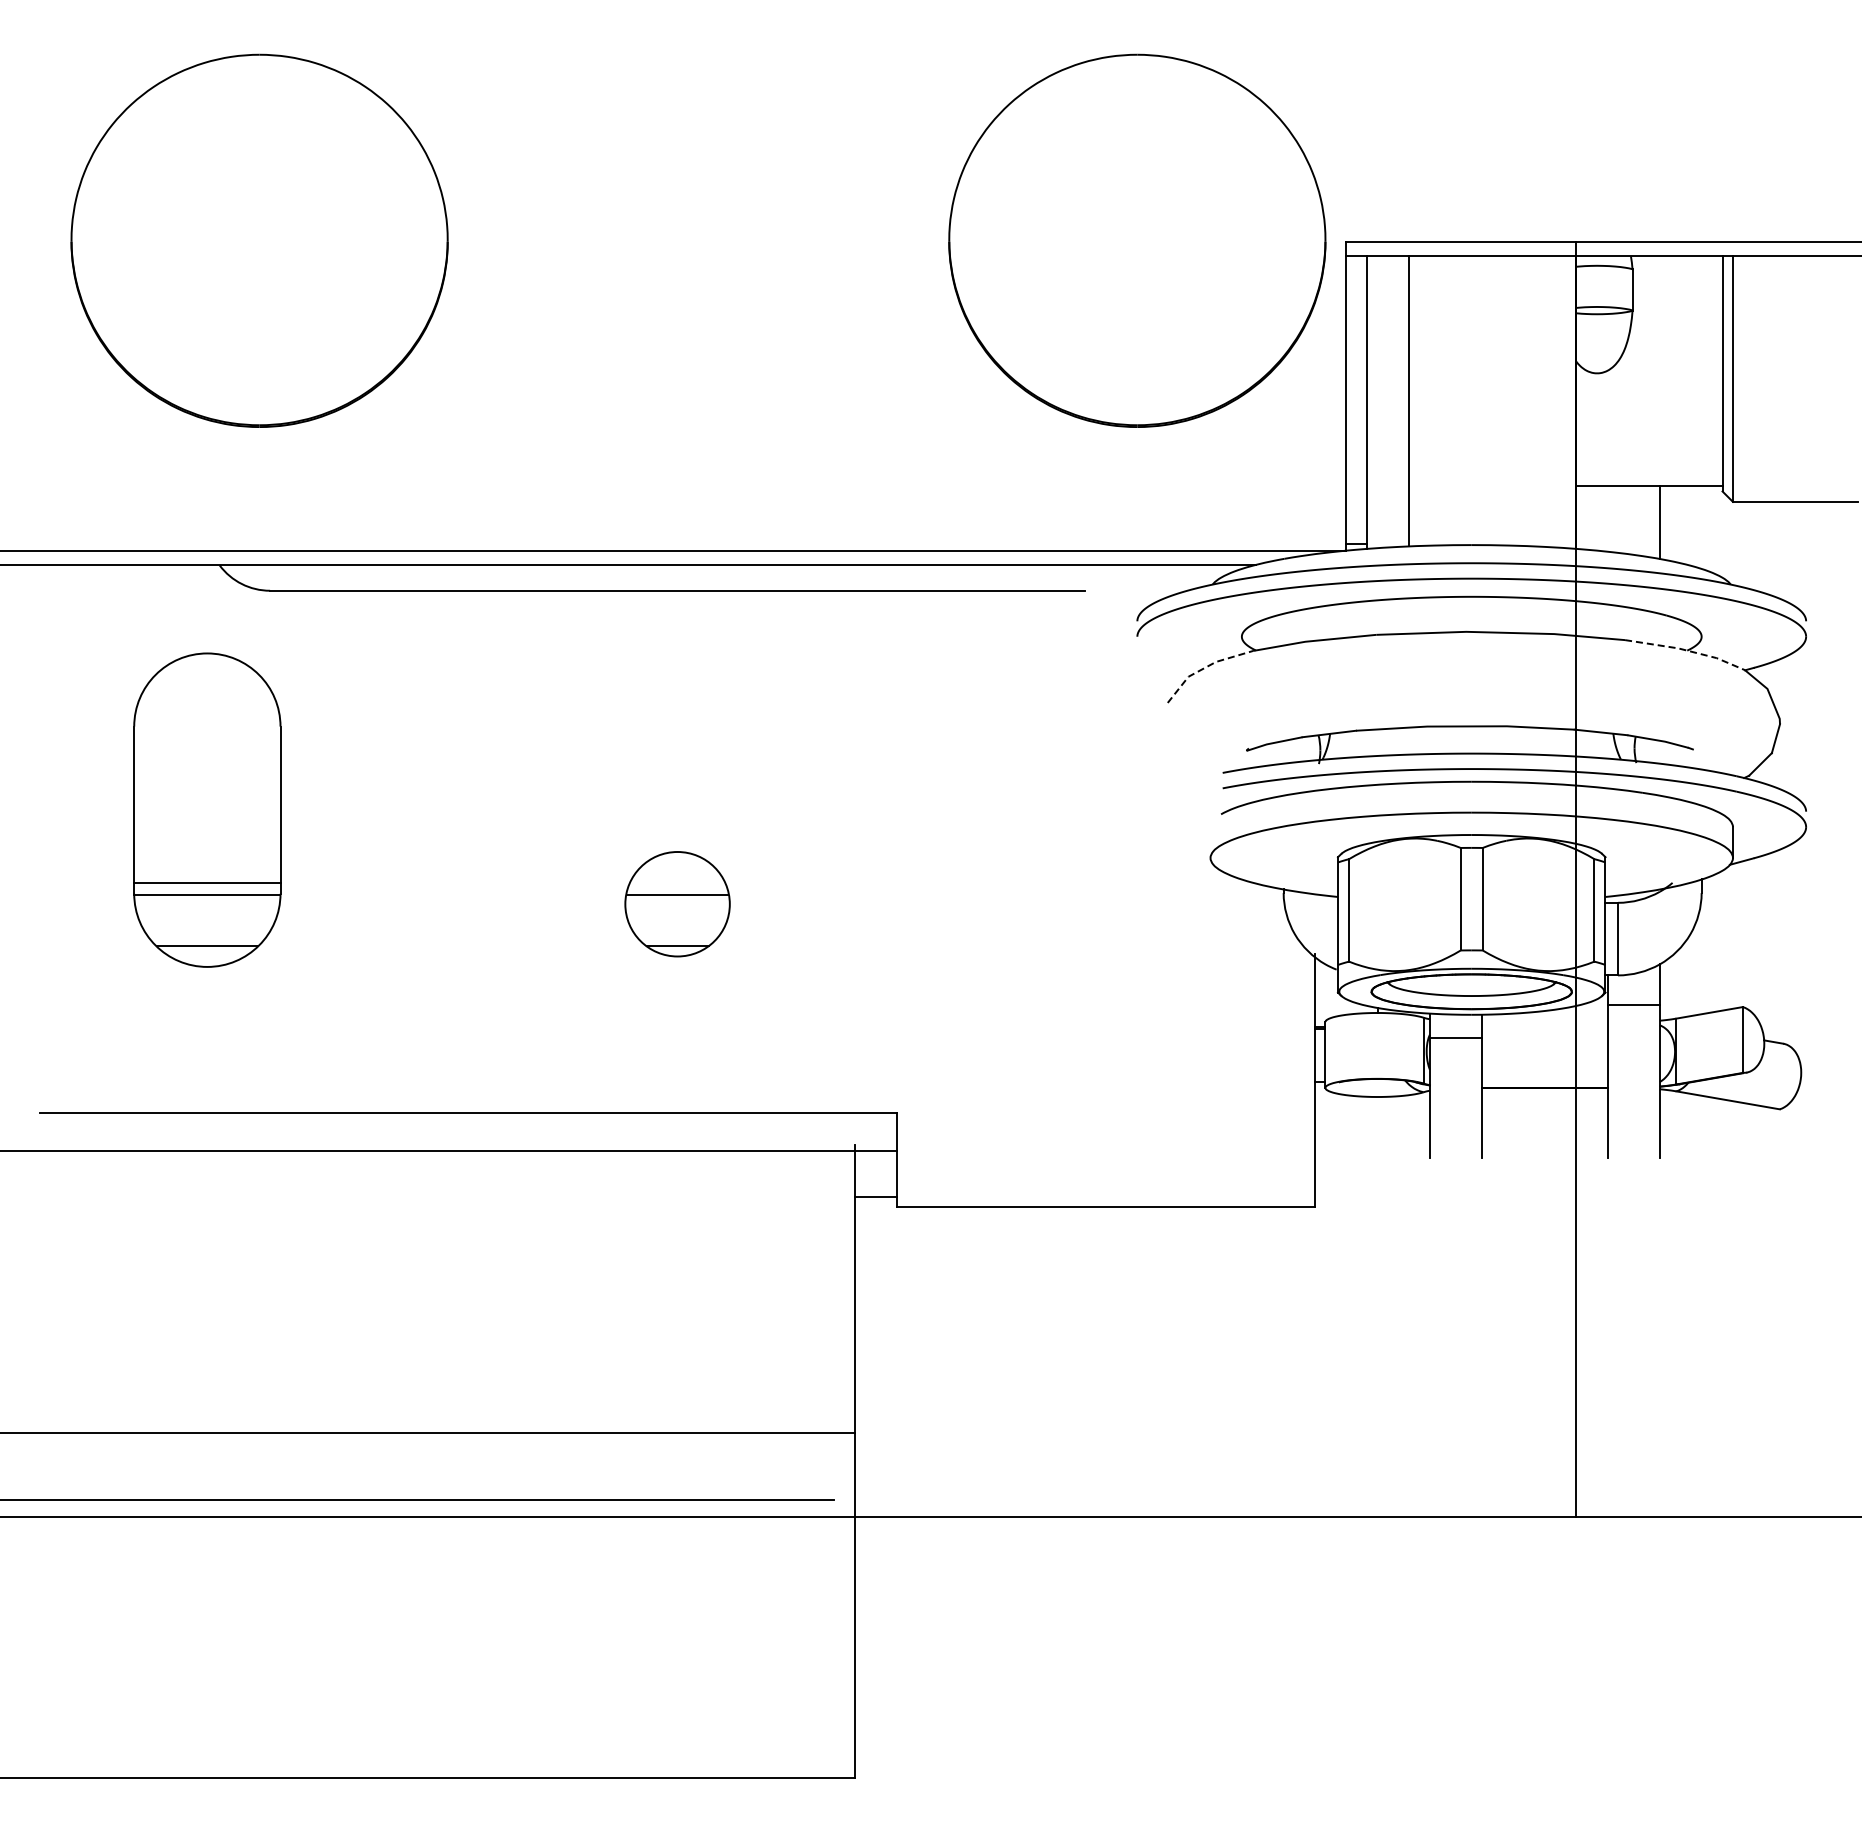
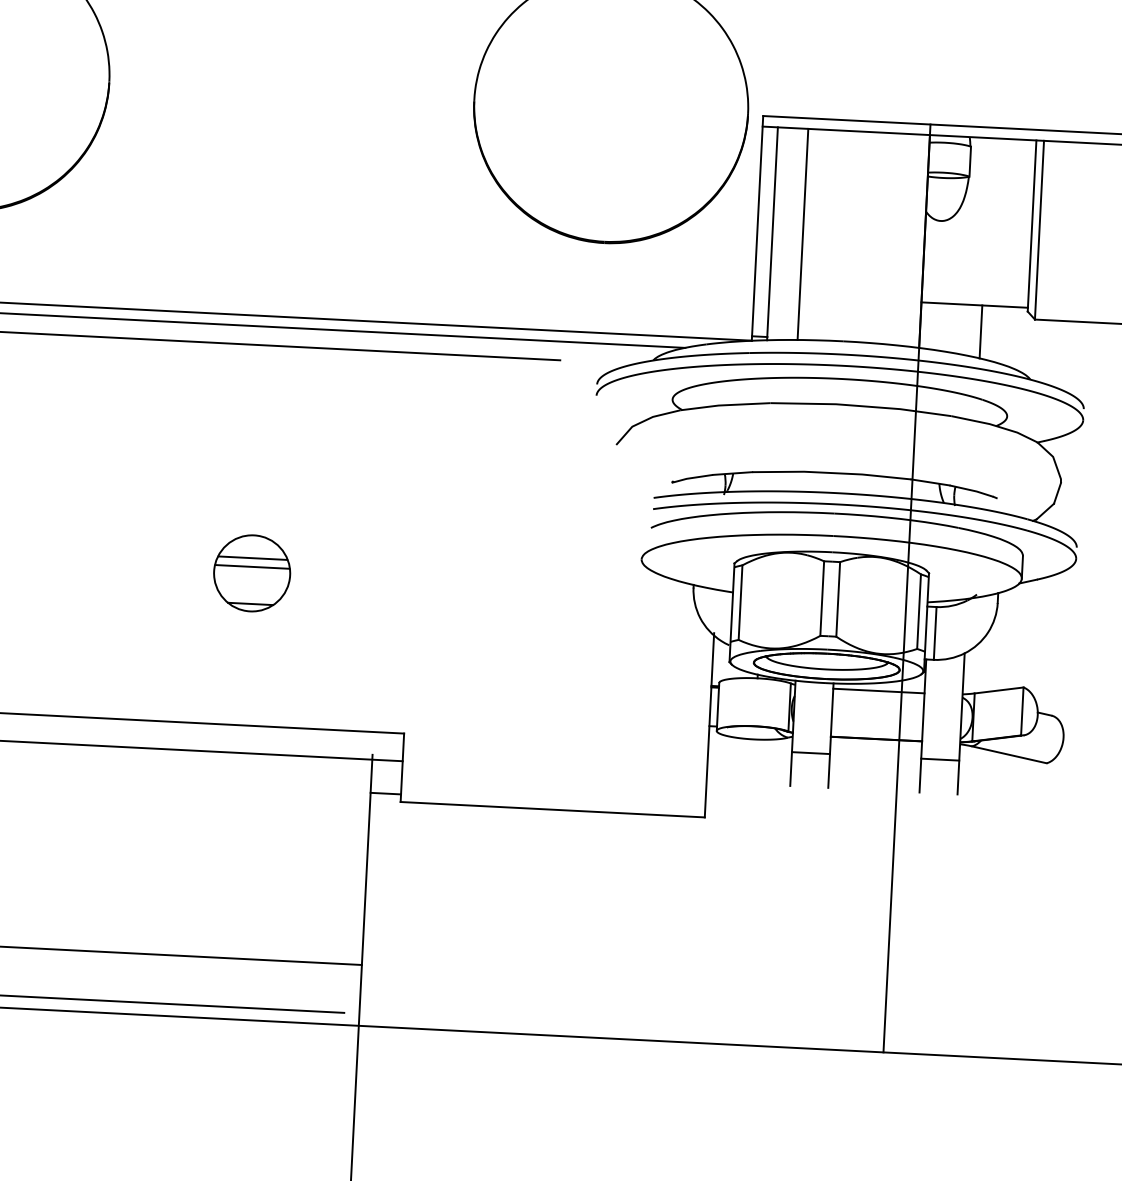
line: (1686, 650) -> (995, 425), dashed -> solid
line: (1204, 667) -> (644, 420), dashed -> solid
line: (677, 883) -> (252, 558), added
line: (1633, 1004) -> (940, 759), moved
line: (1544, 1021) -> (878, 690), added
line: (1455, 1037) -> (810, 752), moved

